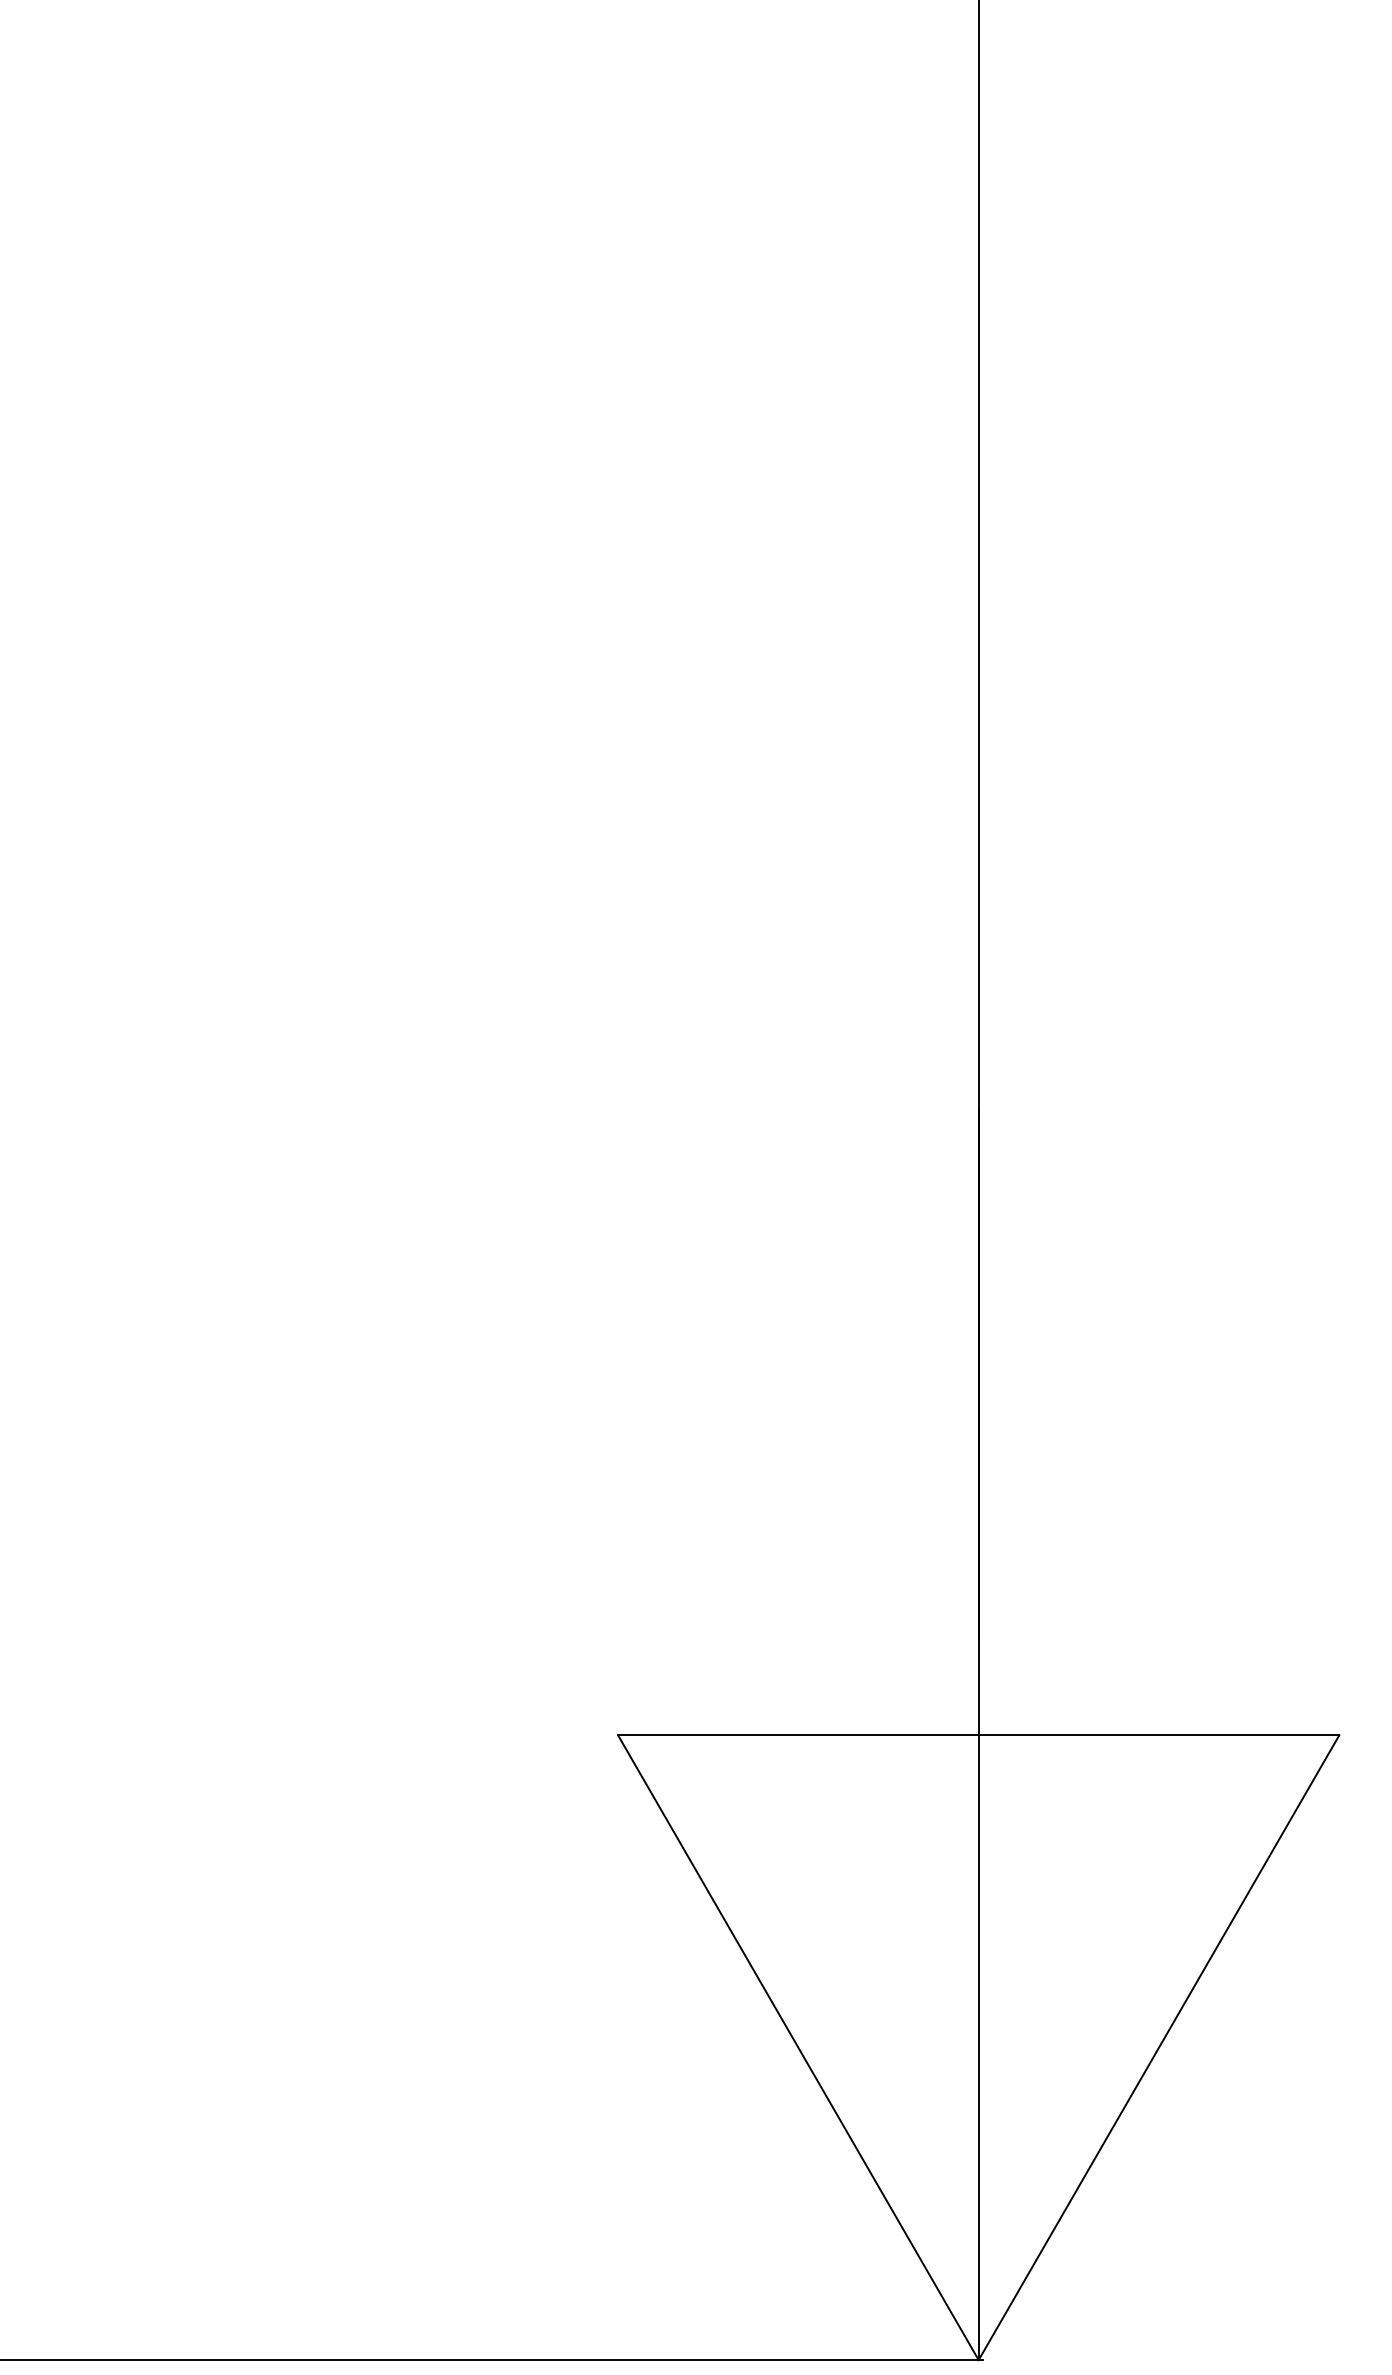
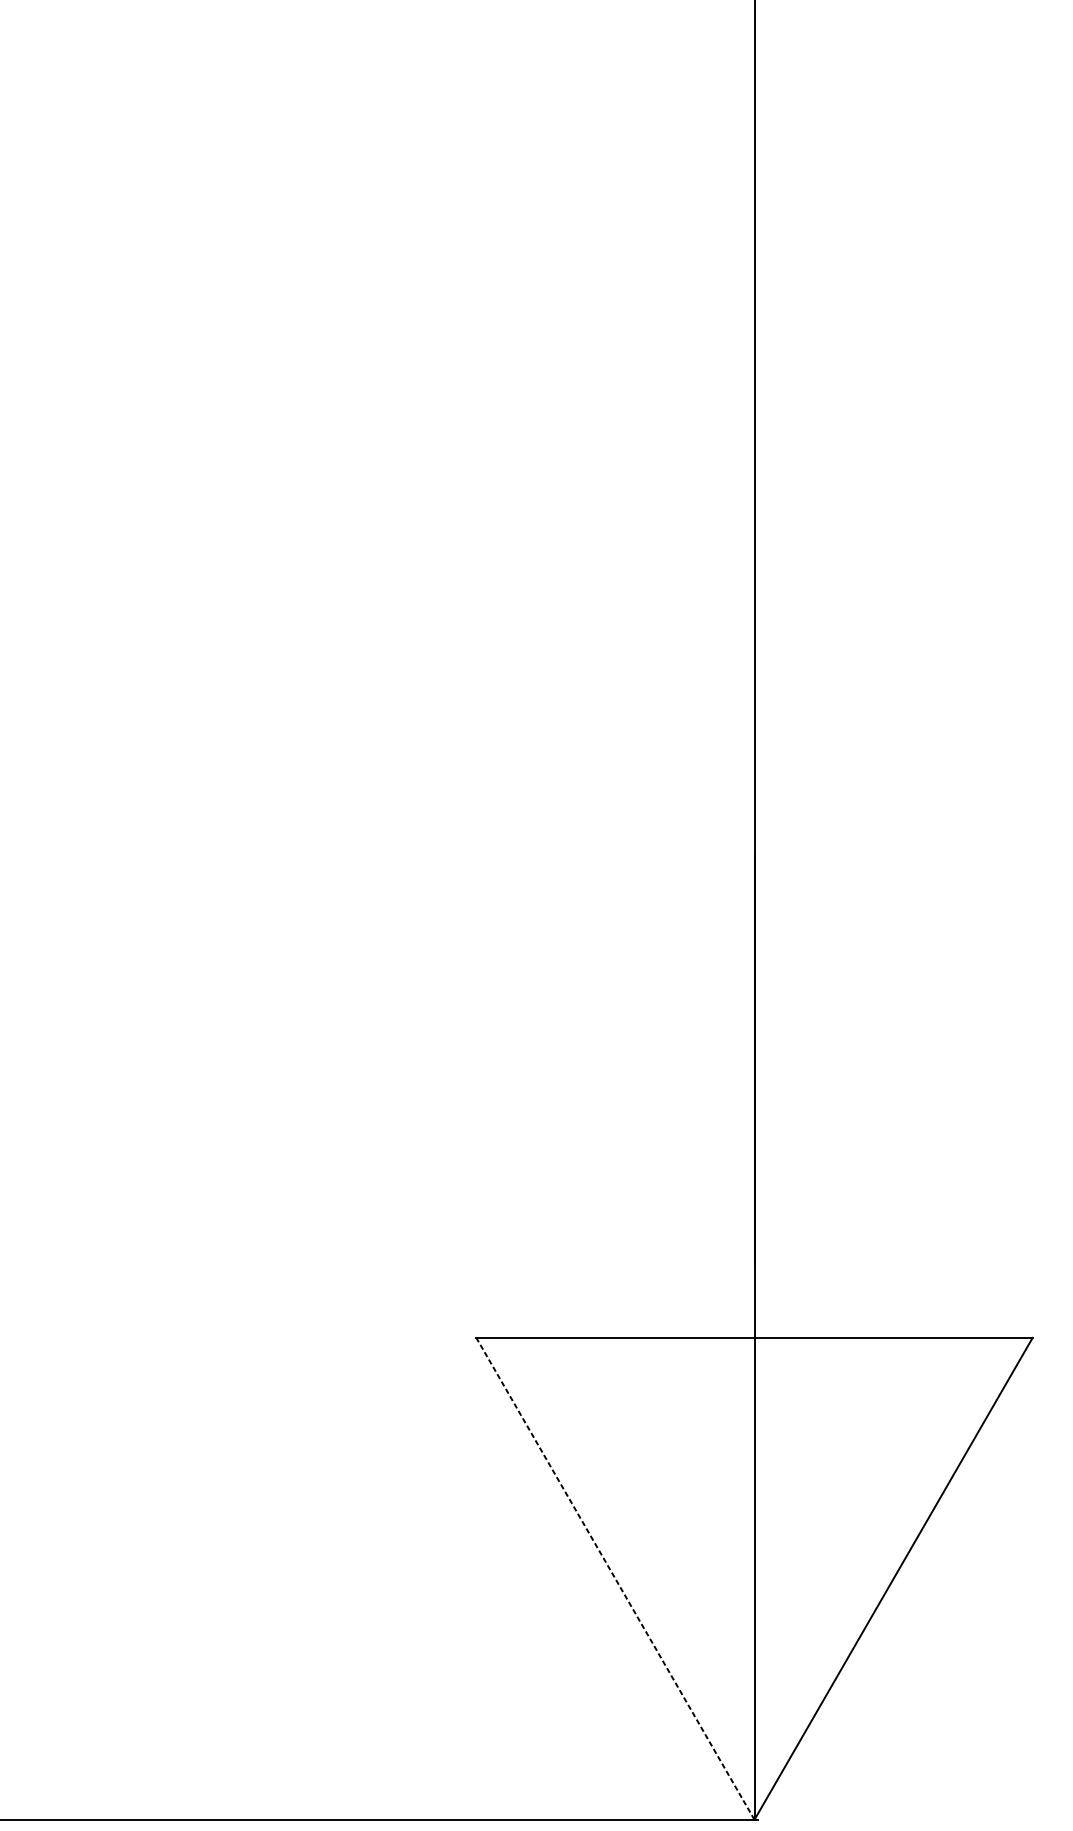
line: (798, 2047) -> (615, 1578), solid -> dashed

